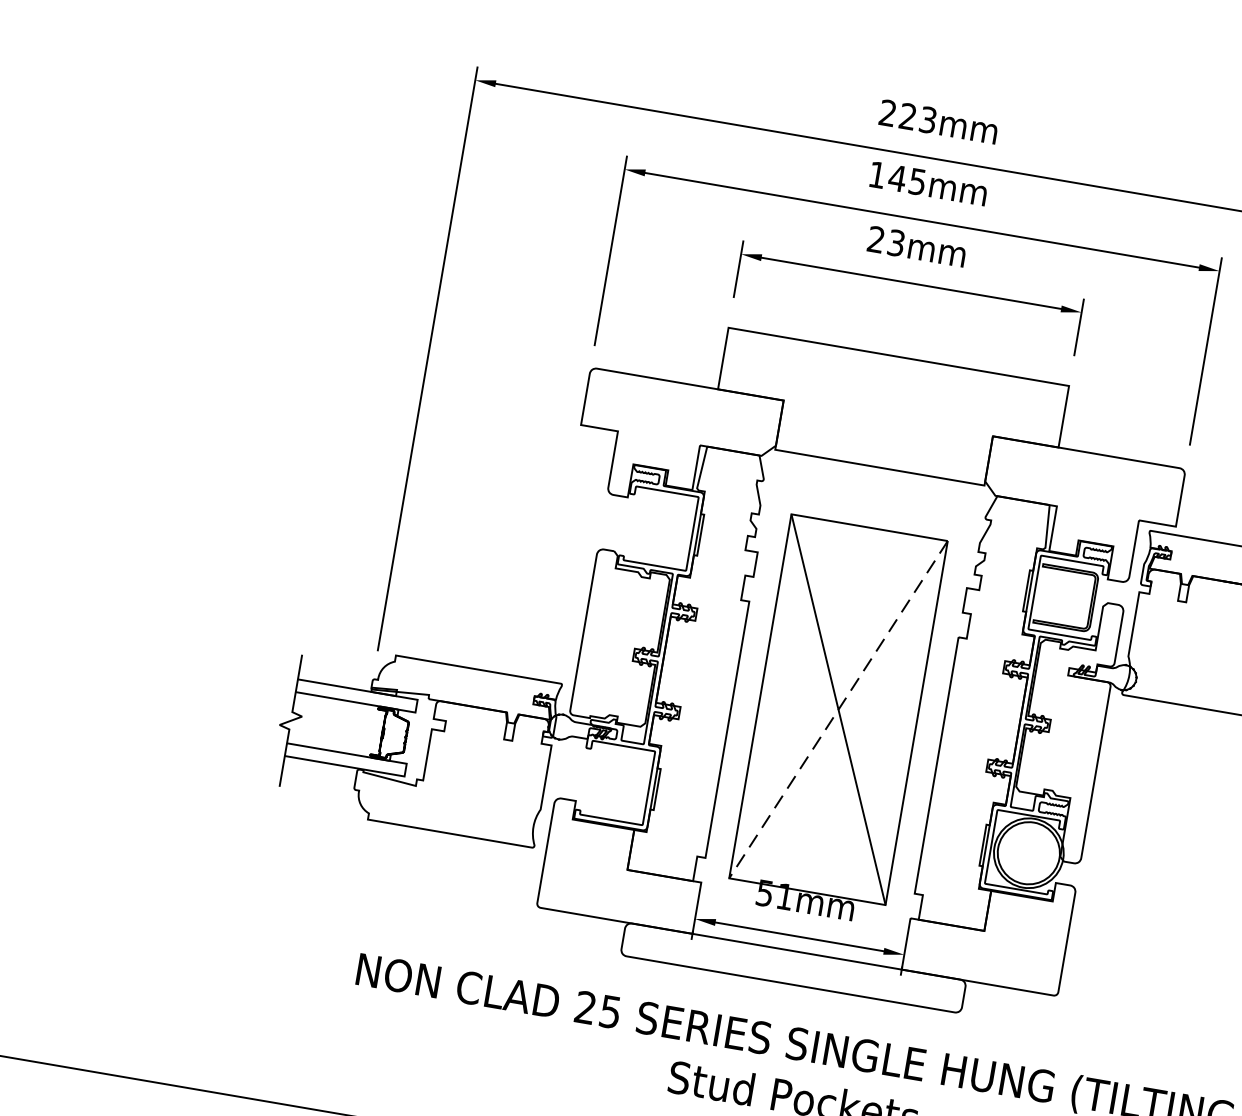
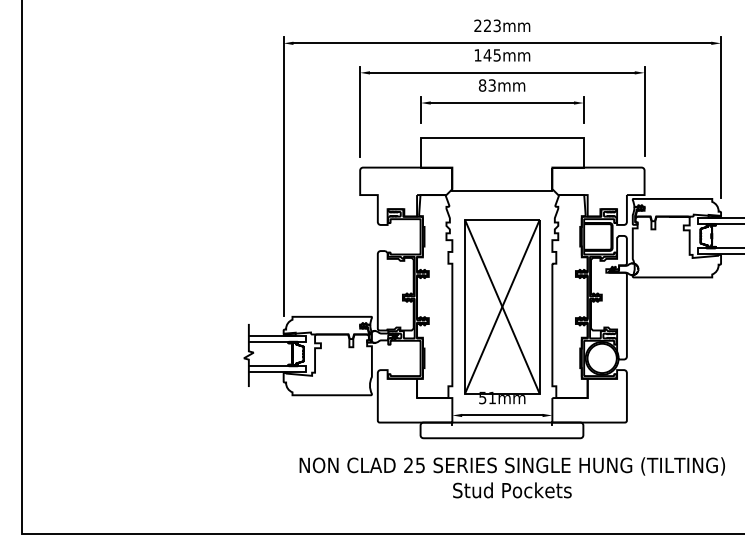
text: (876, 239) -> (482, 85), 23mm -> 83mm
line: (838, 709) -> (502, 306), dashed -> solid

